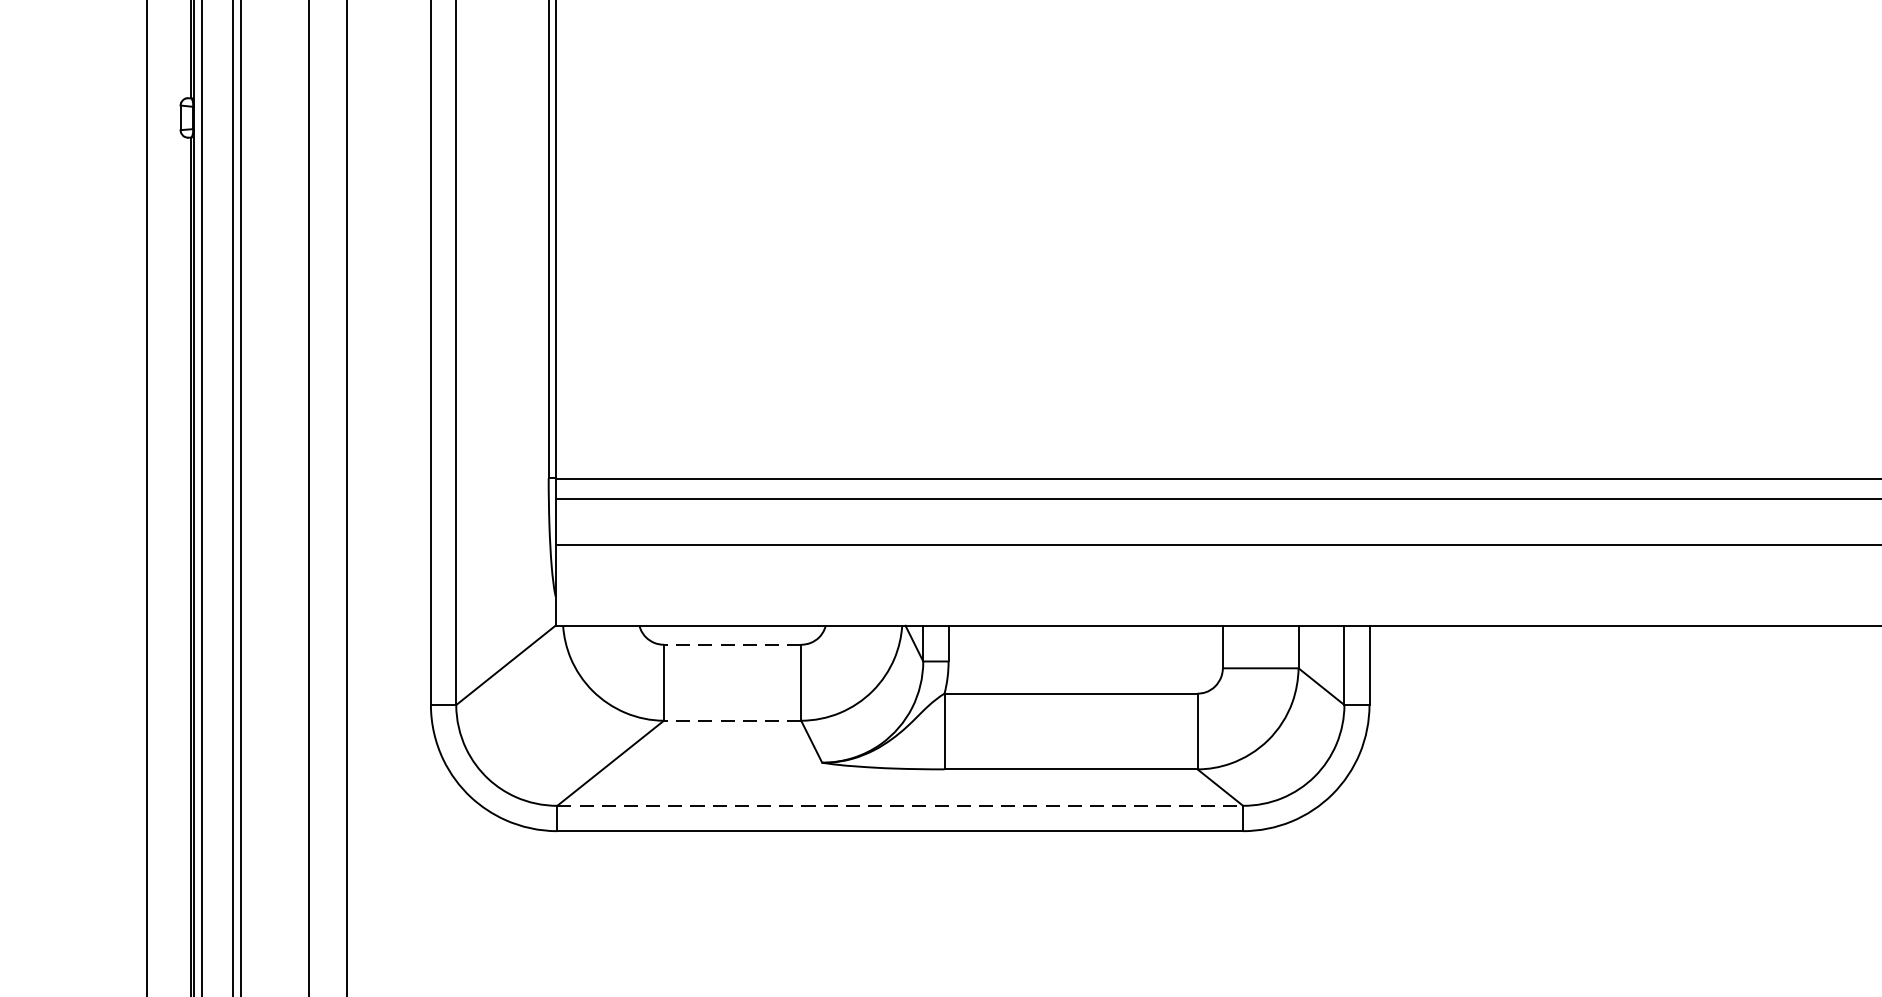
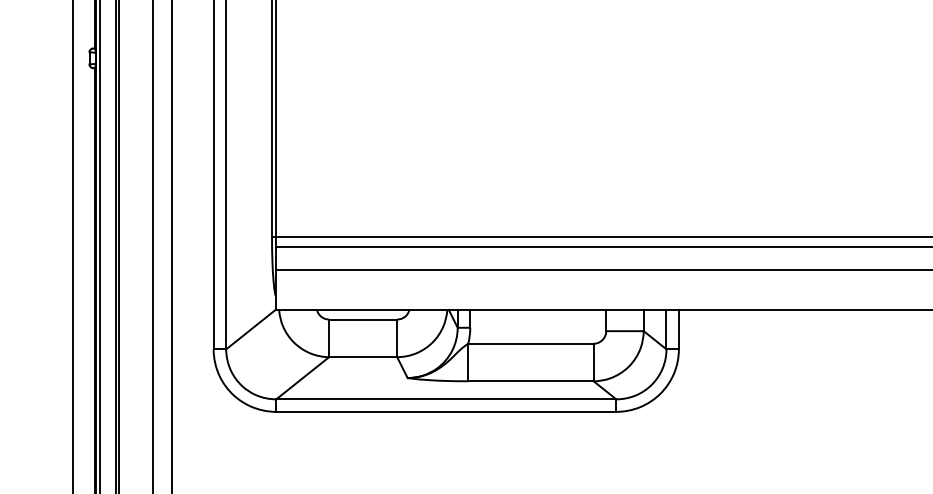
line: (731, 644) -> (362, 319), dashed -> solid
line: (731, 721) -> (362, 357), dashed -> solid
line: (900, 806) -> (446, 399), dashed -> solid

